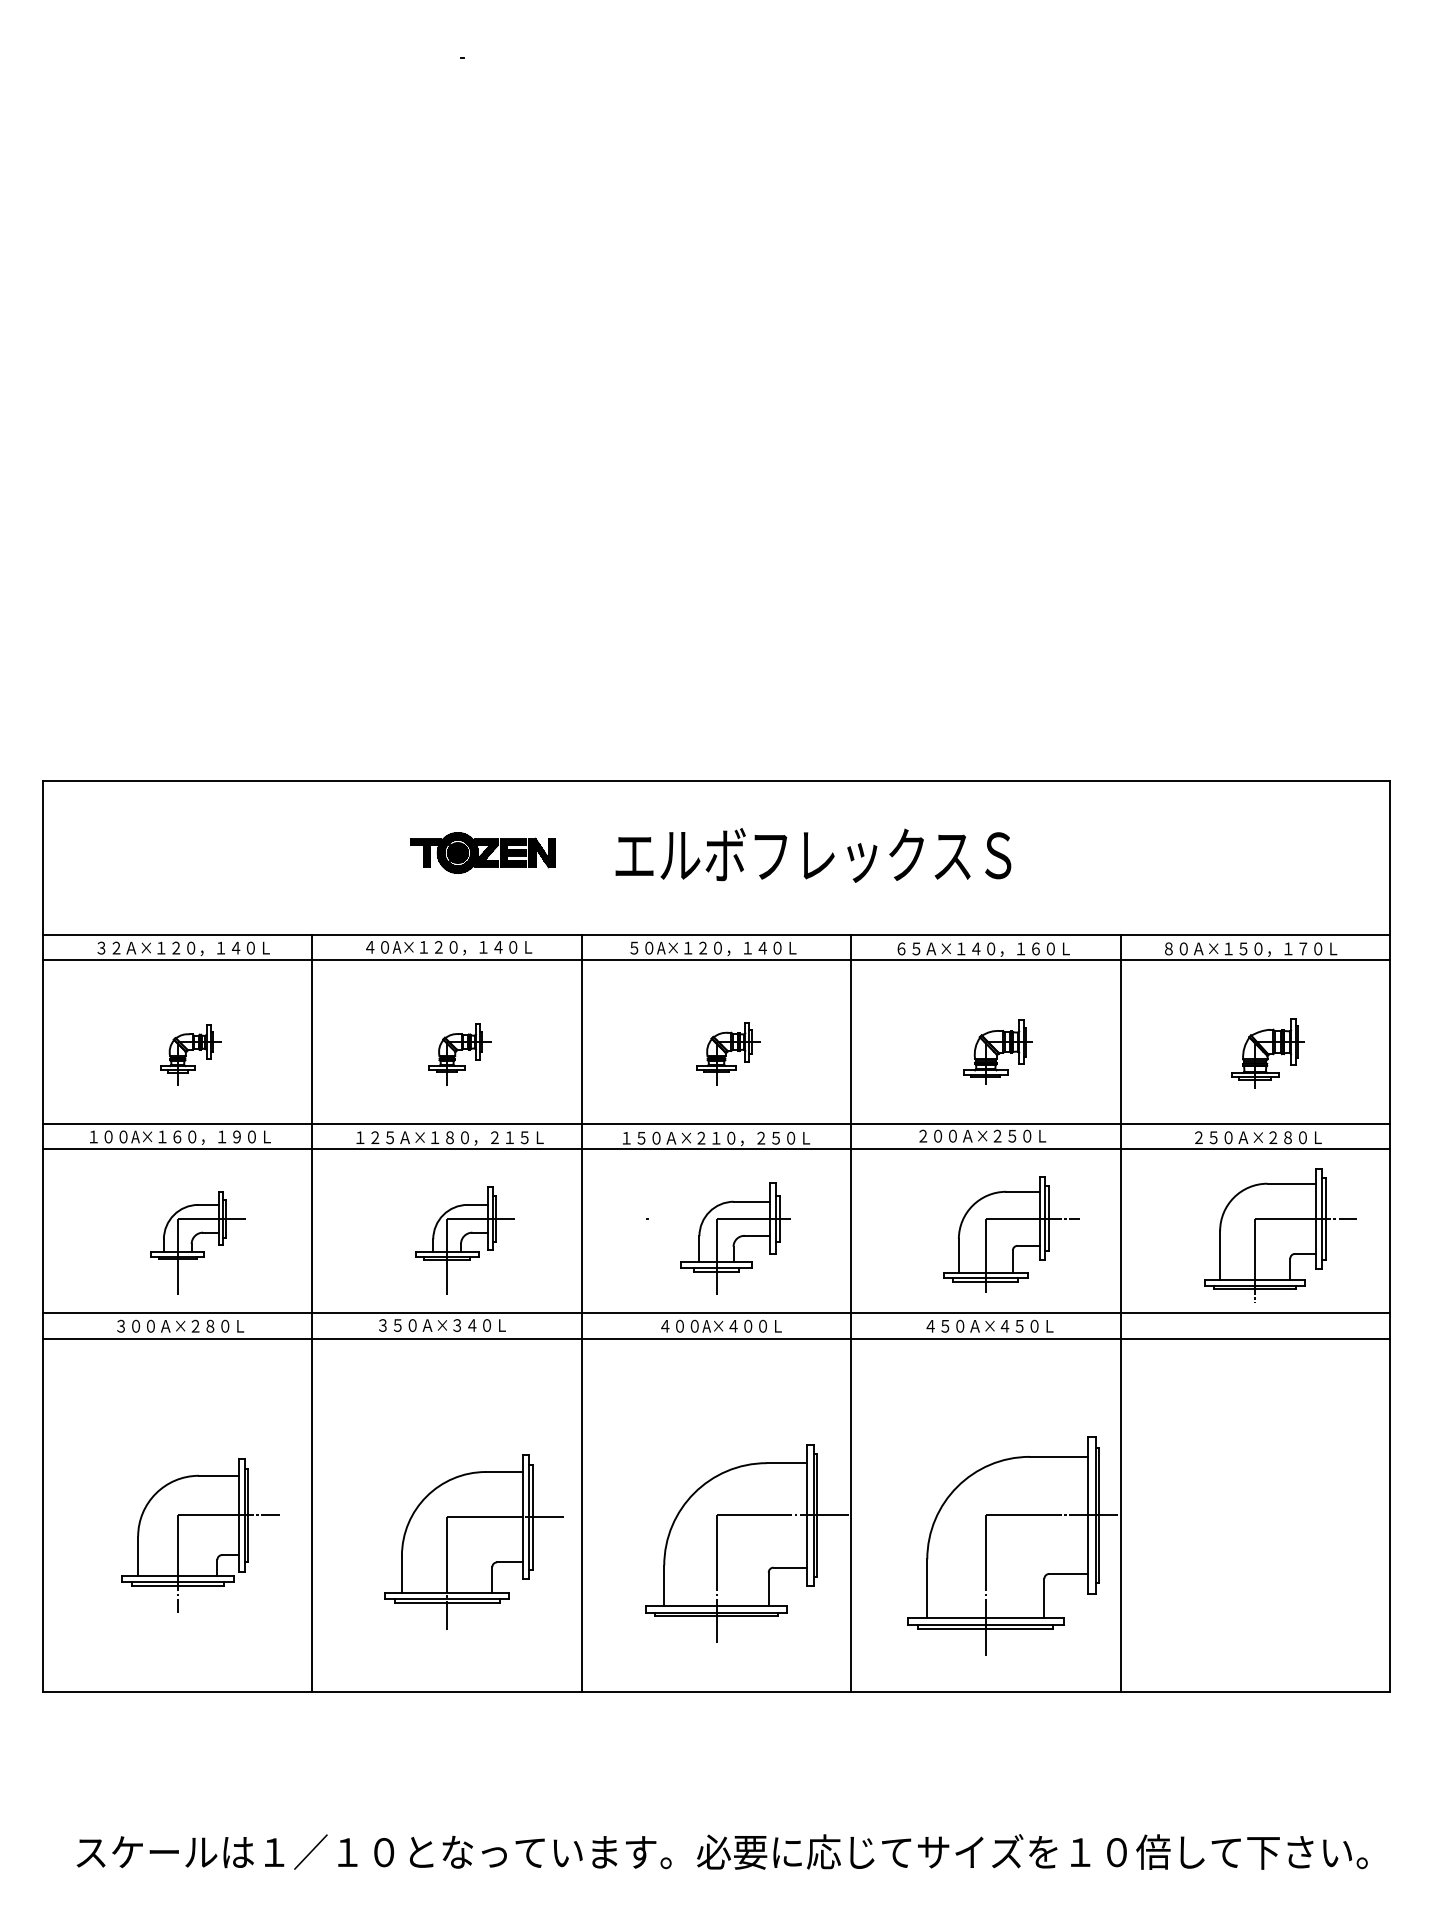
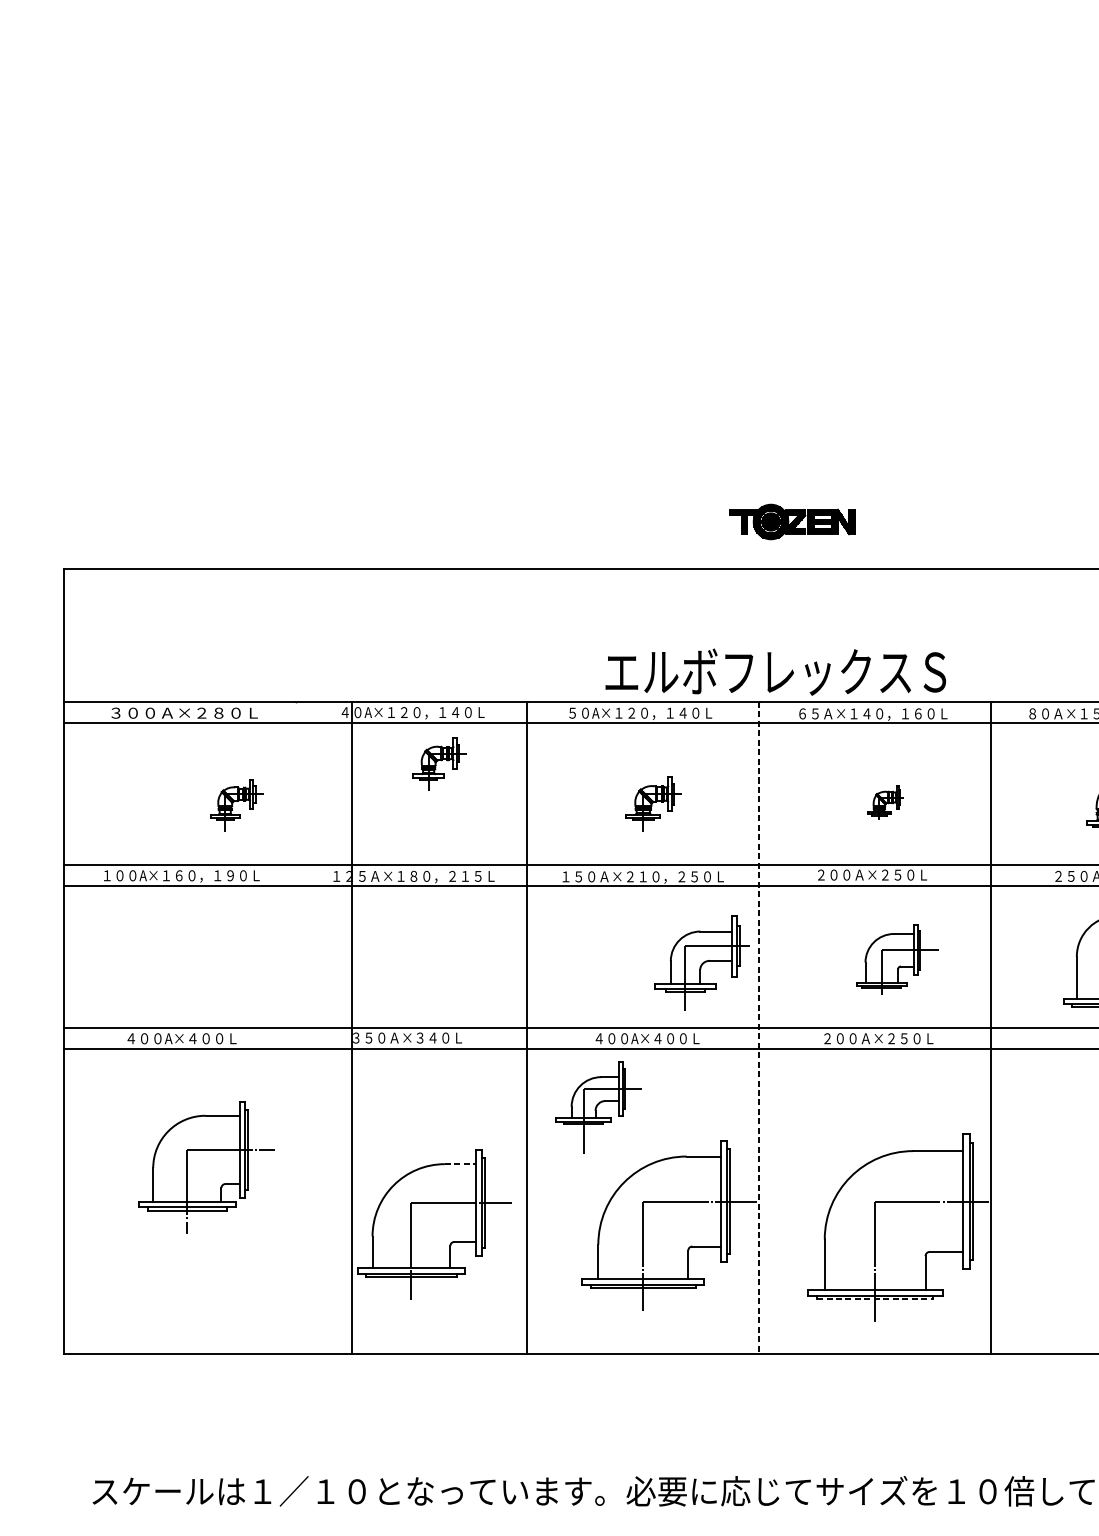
part: (482, 852) -> (792, 521), moved
text: (813, 855) -> (775, 672), moved
text: (183, 948) -> (184, 713), ３２Ａ×１２０，１４０Ｌ -> ３００Ａ×２８０Ｌ
part: (997, 1051) -> (885, 802), size x0.6
part: (190, 1054) -> (236, 804), moved
part: (459, 1054) -> (439, 764), moved
part: (1011, 1234) -> (897, 959), size x0.7
part: (735, 1238) -> (701, 963), moved
part: (464, 1240) -> (598, 1107), moved
part: (197, 1242) -> (196, 966), removed
line: (312, 1313) -> (352, 1027), moved
line: (851, 1313) -> (759, 1027), solid -> dashed
text: (180, 1325) -> (181, 1038), ３００Ａ×２８０Ｌ -> ４００A×４００Ｌ
text: (967, 1325) -> (859, 1038), ４５０Ａ×４５０Ｌ -> ２００Ａ×２５０Ｌ
line: (504, 1472) -> (460, 1164), solid -> dashed
part: (200, 1535) -> (206, 1167), moved
line: (985, 1629) -> (874, 1299), solid -> dashed

